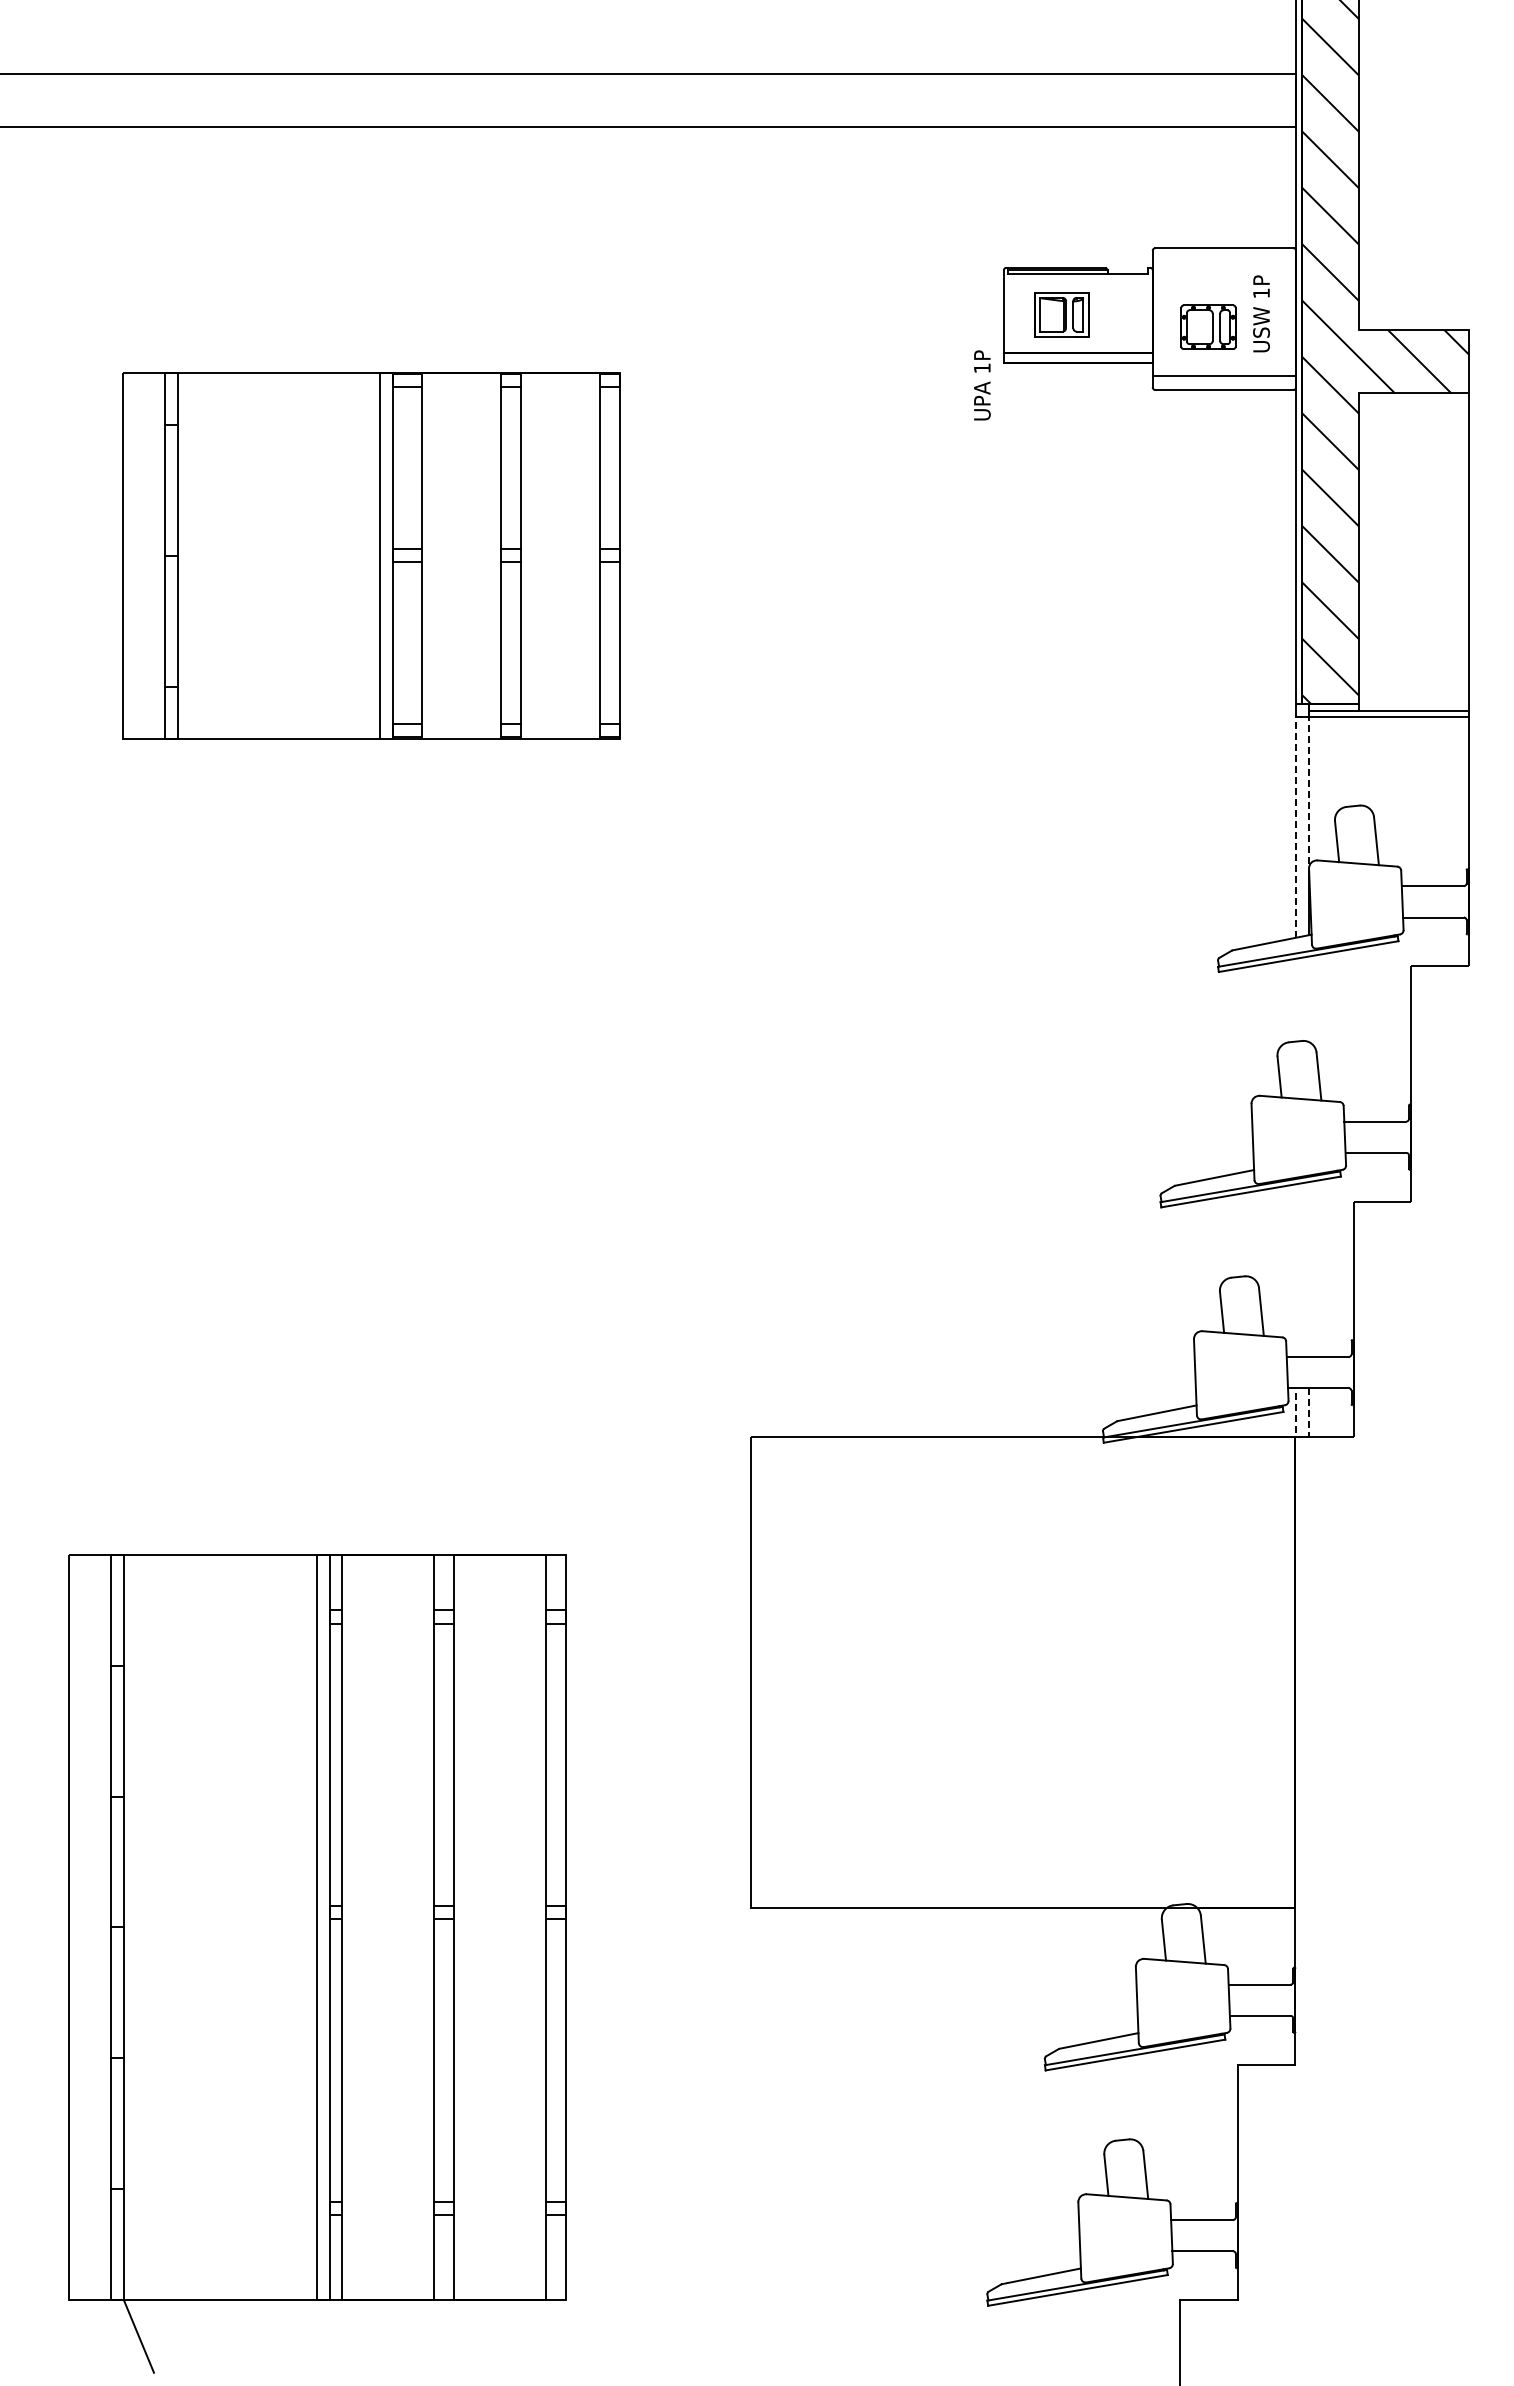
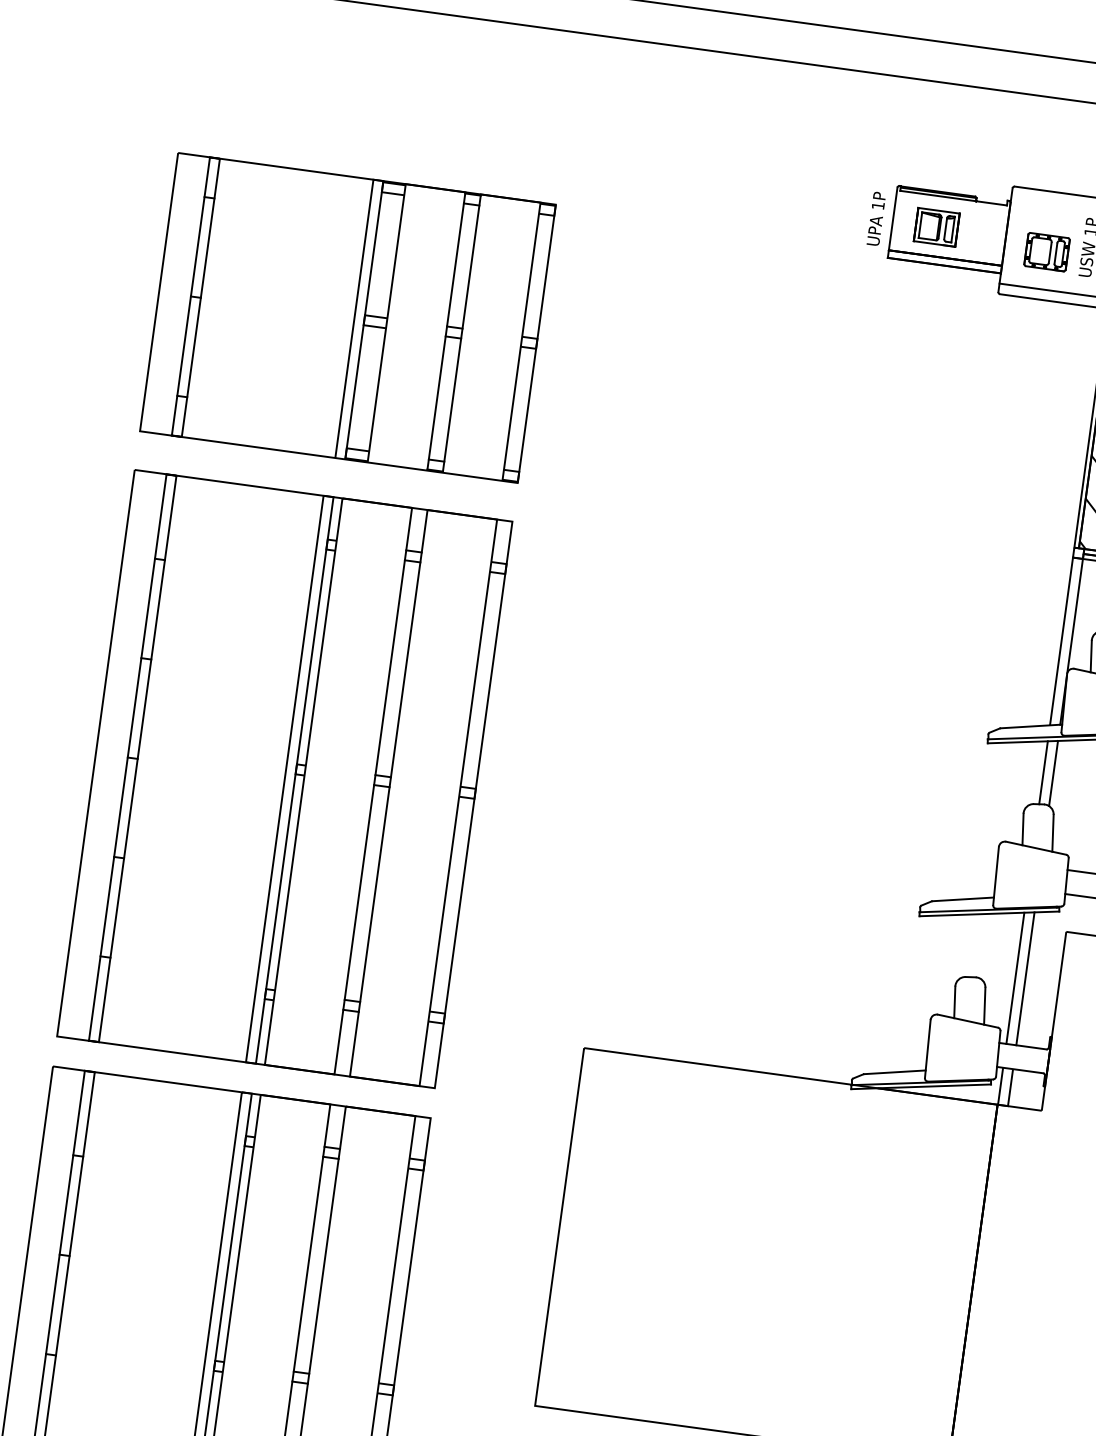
text: (982, 385) -> (876, 218), moved
part: (371, 555) -> (348, 317), moved
line: (1296, 744) -> (1070, 578), dashed -> solid
line: (1296, 999) -> (1043, 772), added
line: (1309, 999) -> (1053, 773), added
part: (317, 1142) -> (284, 779), added
line: (1309, 1269) -> (1025, 978), added
line: (1296, 1270) -> (1015, 978), added
line: (1302, 1436) -> (1003, 1105), dashed -> solid

